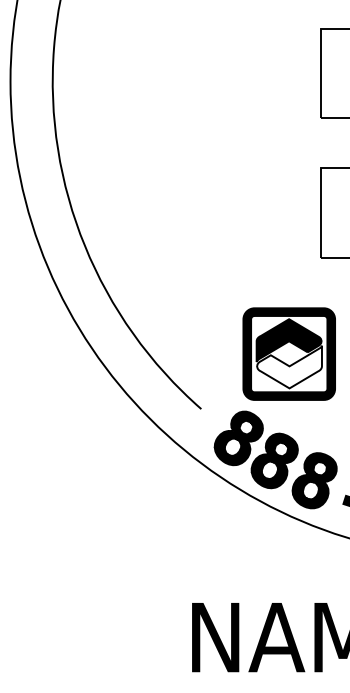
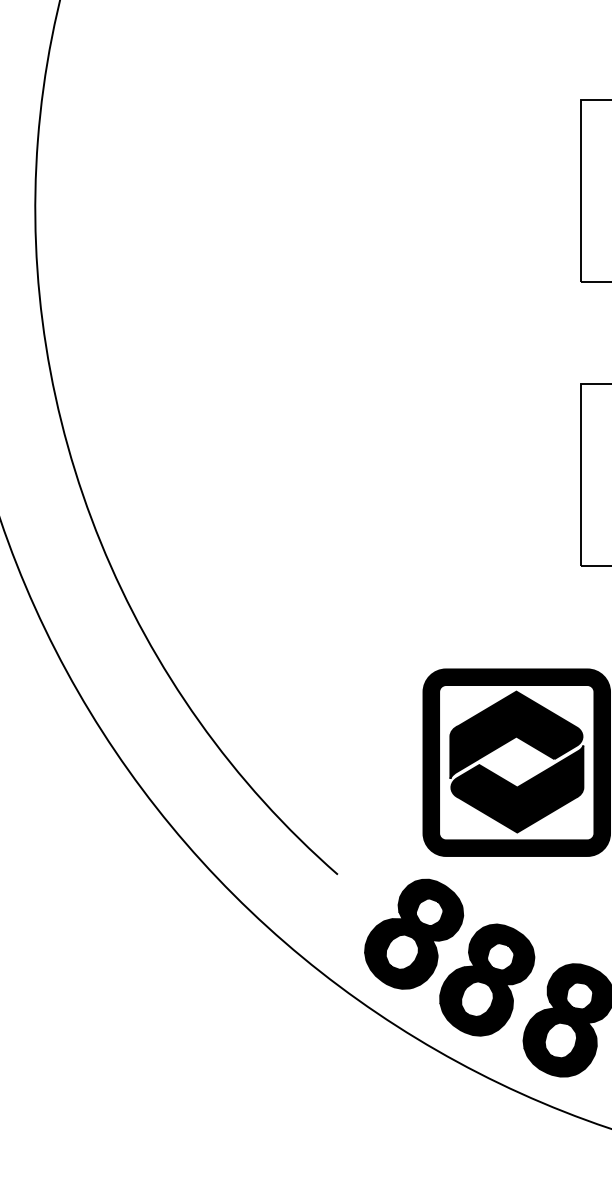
fill: (289, 366) -> (517, 787), added

